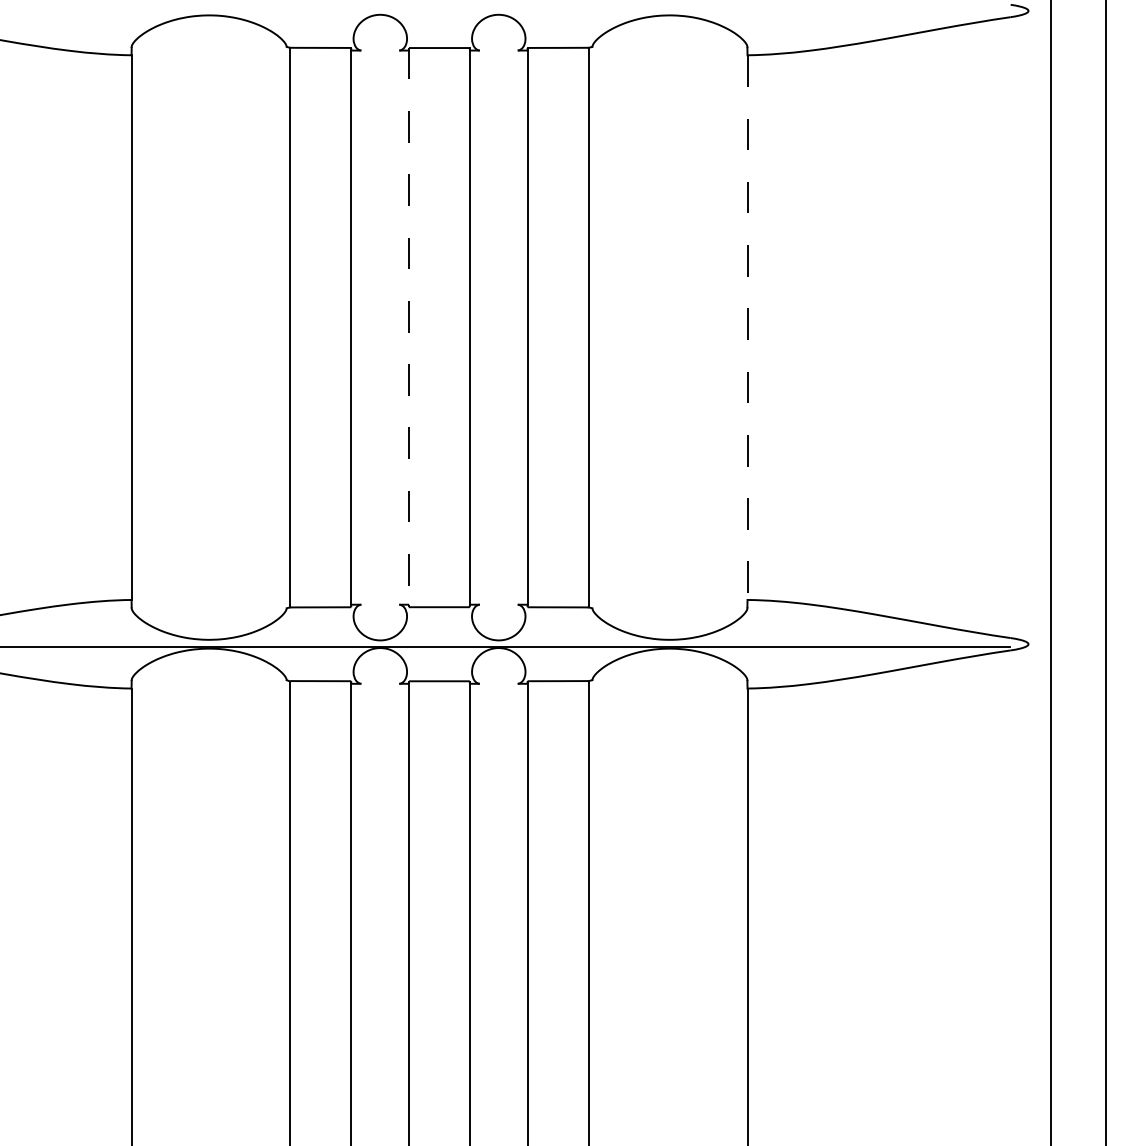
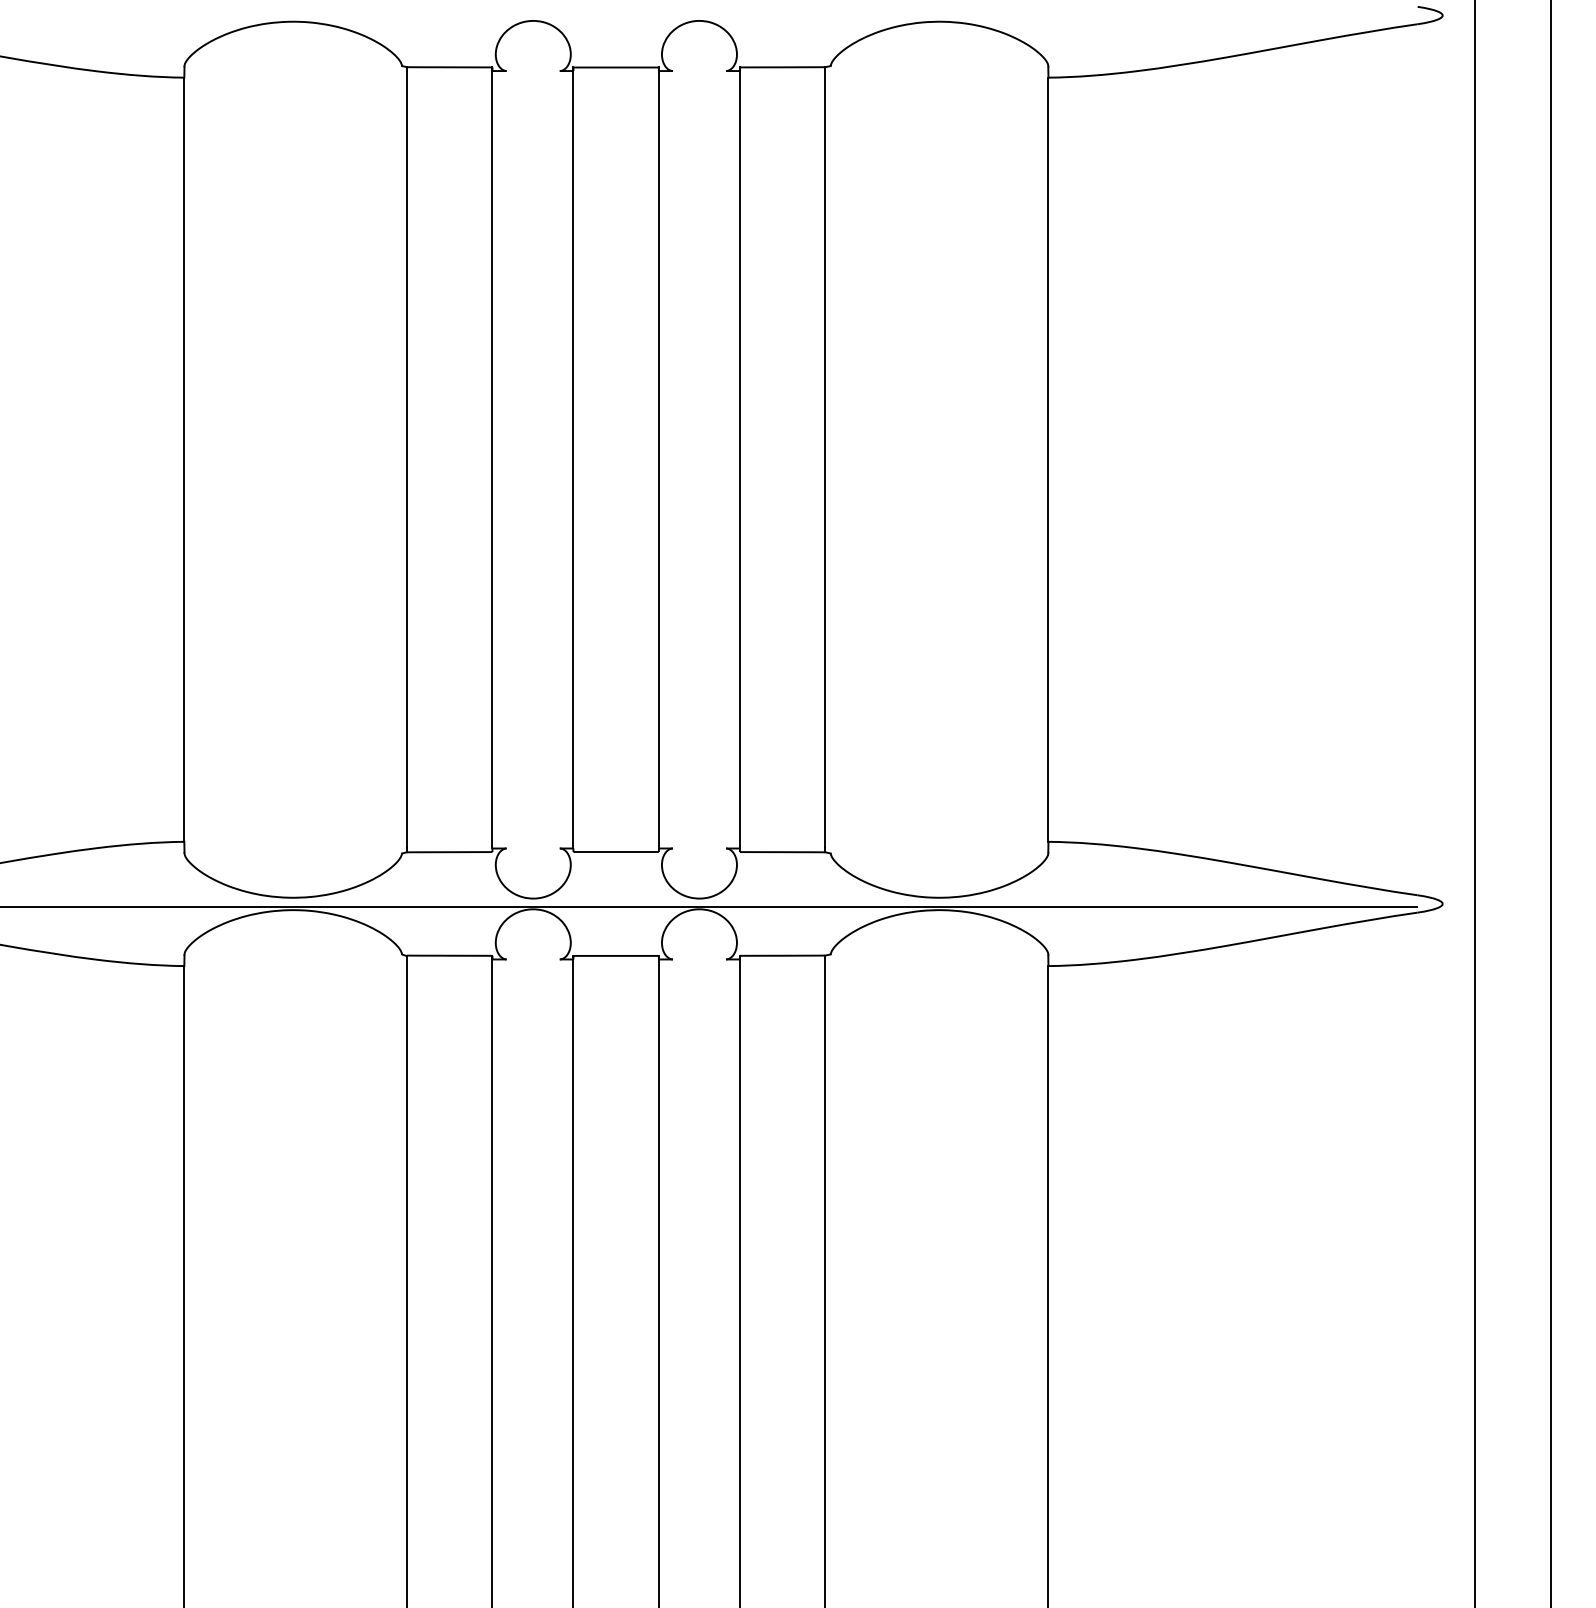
line: (408, 326) -> (573, 457), dashed -> solid
line: (747, 328) -> (1048, 460), dashed -> solid

